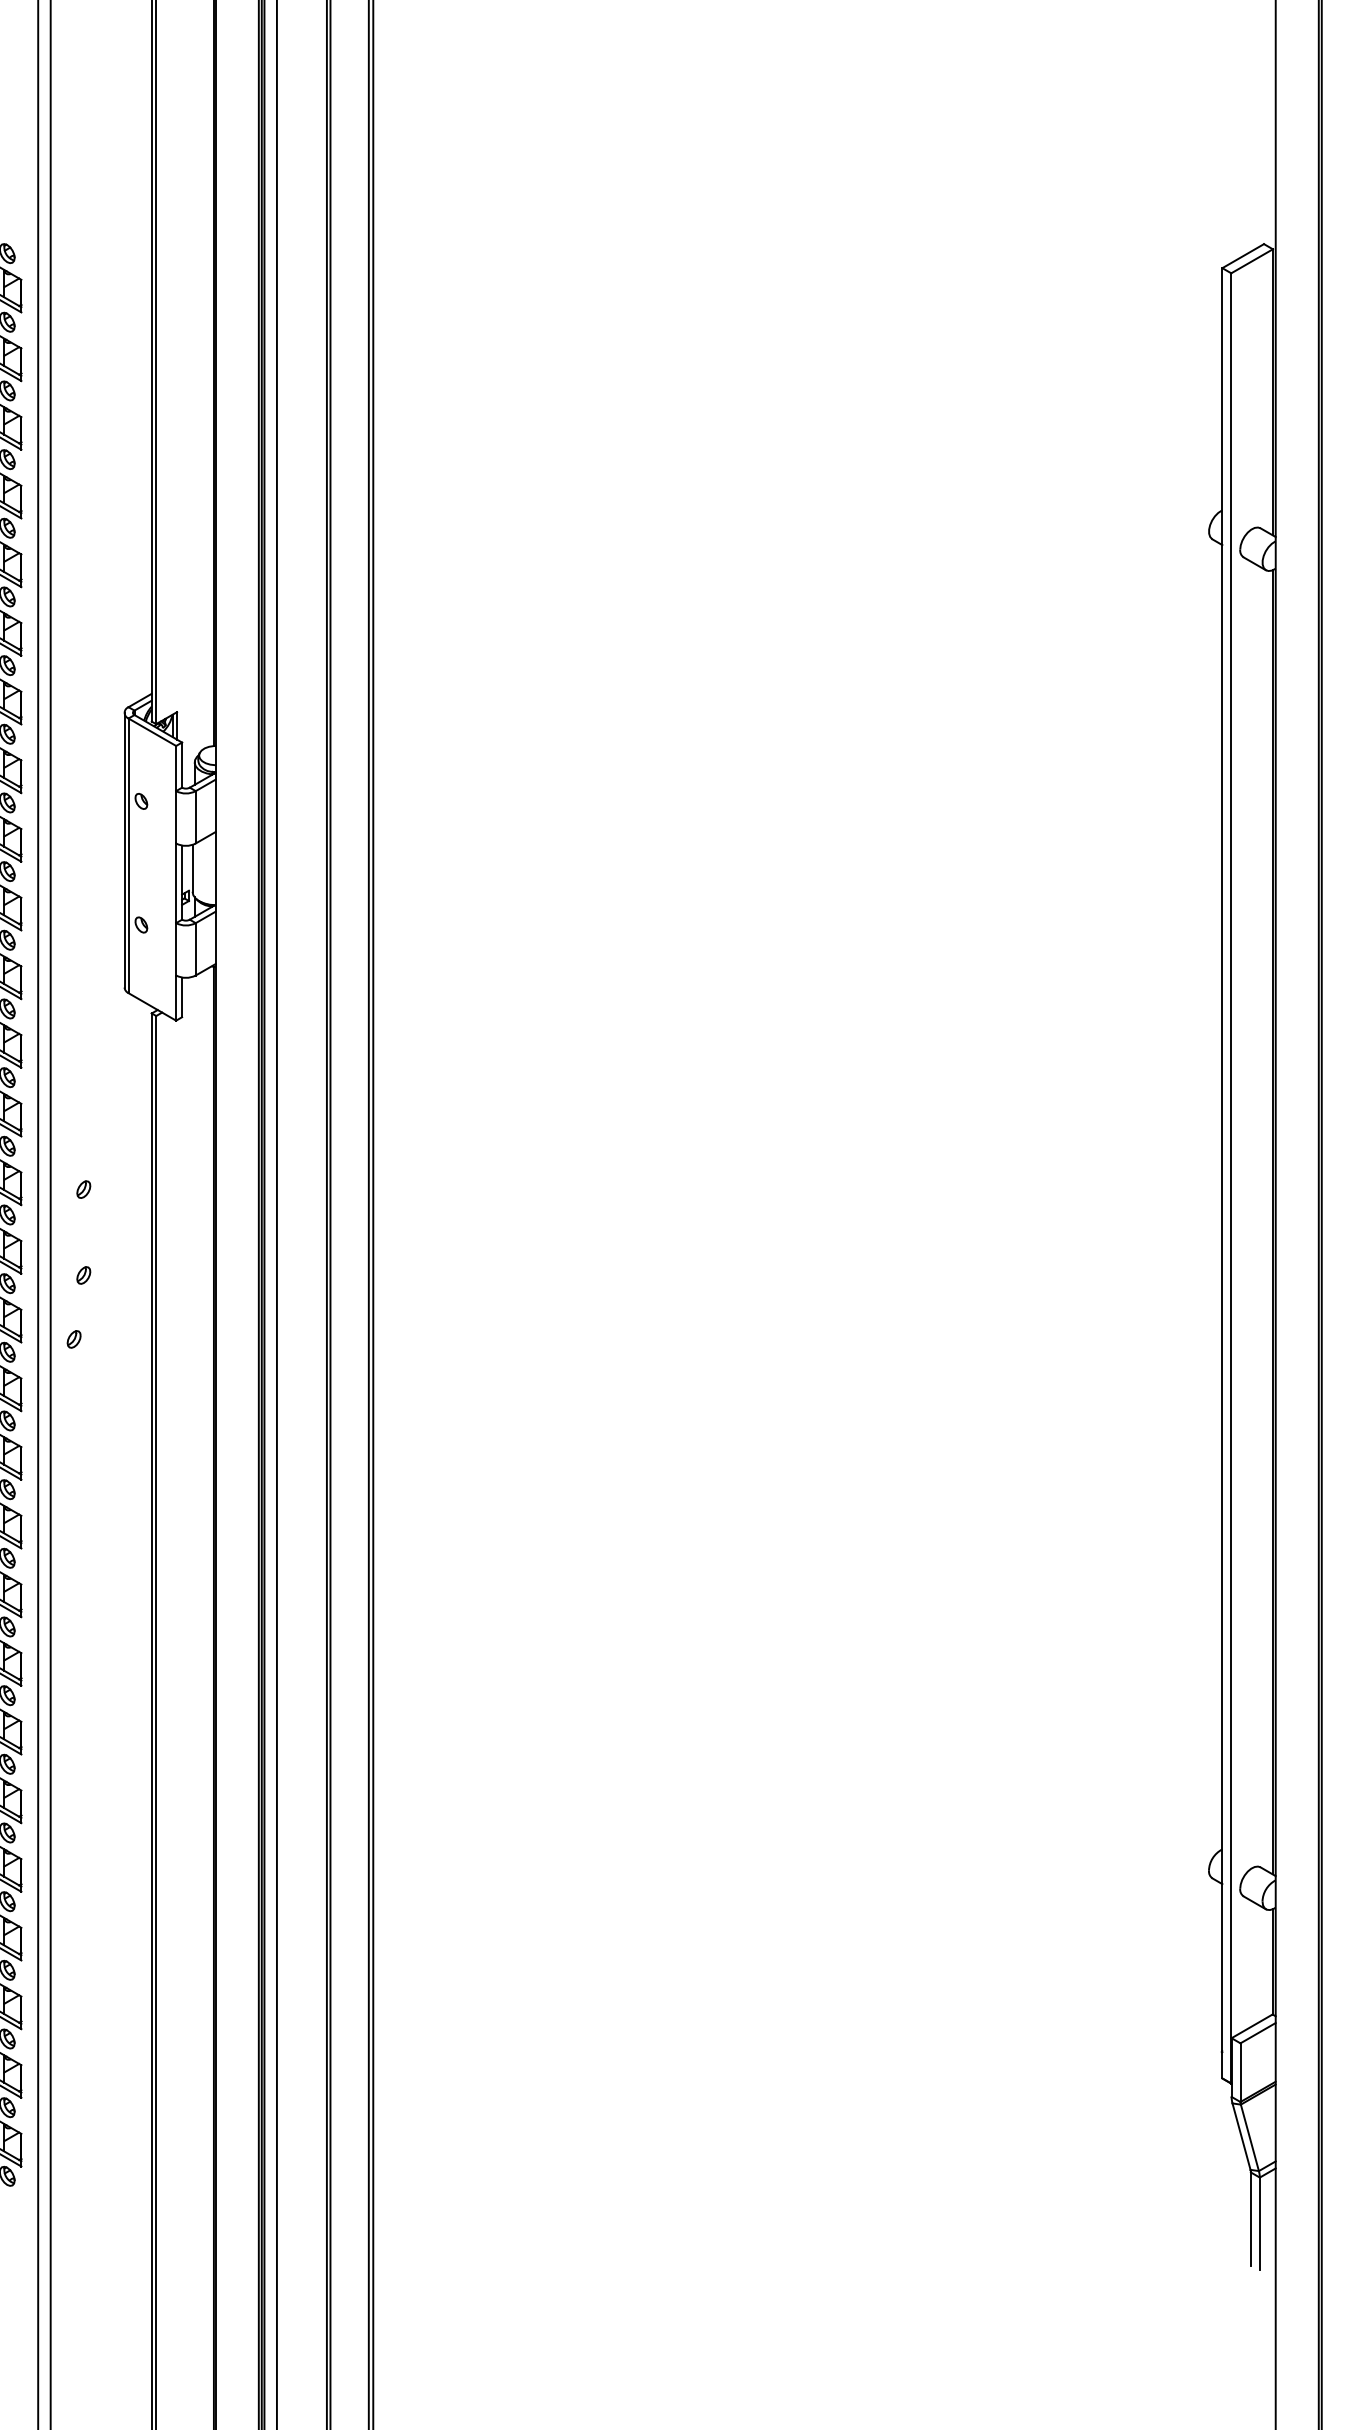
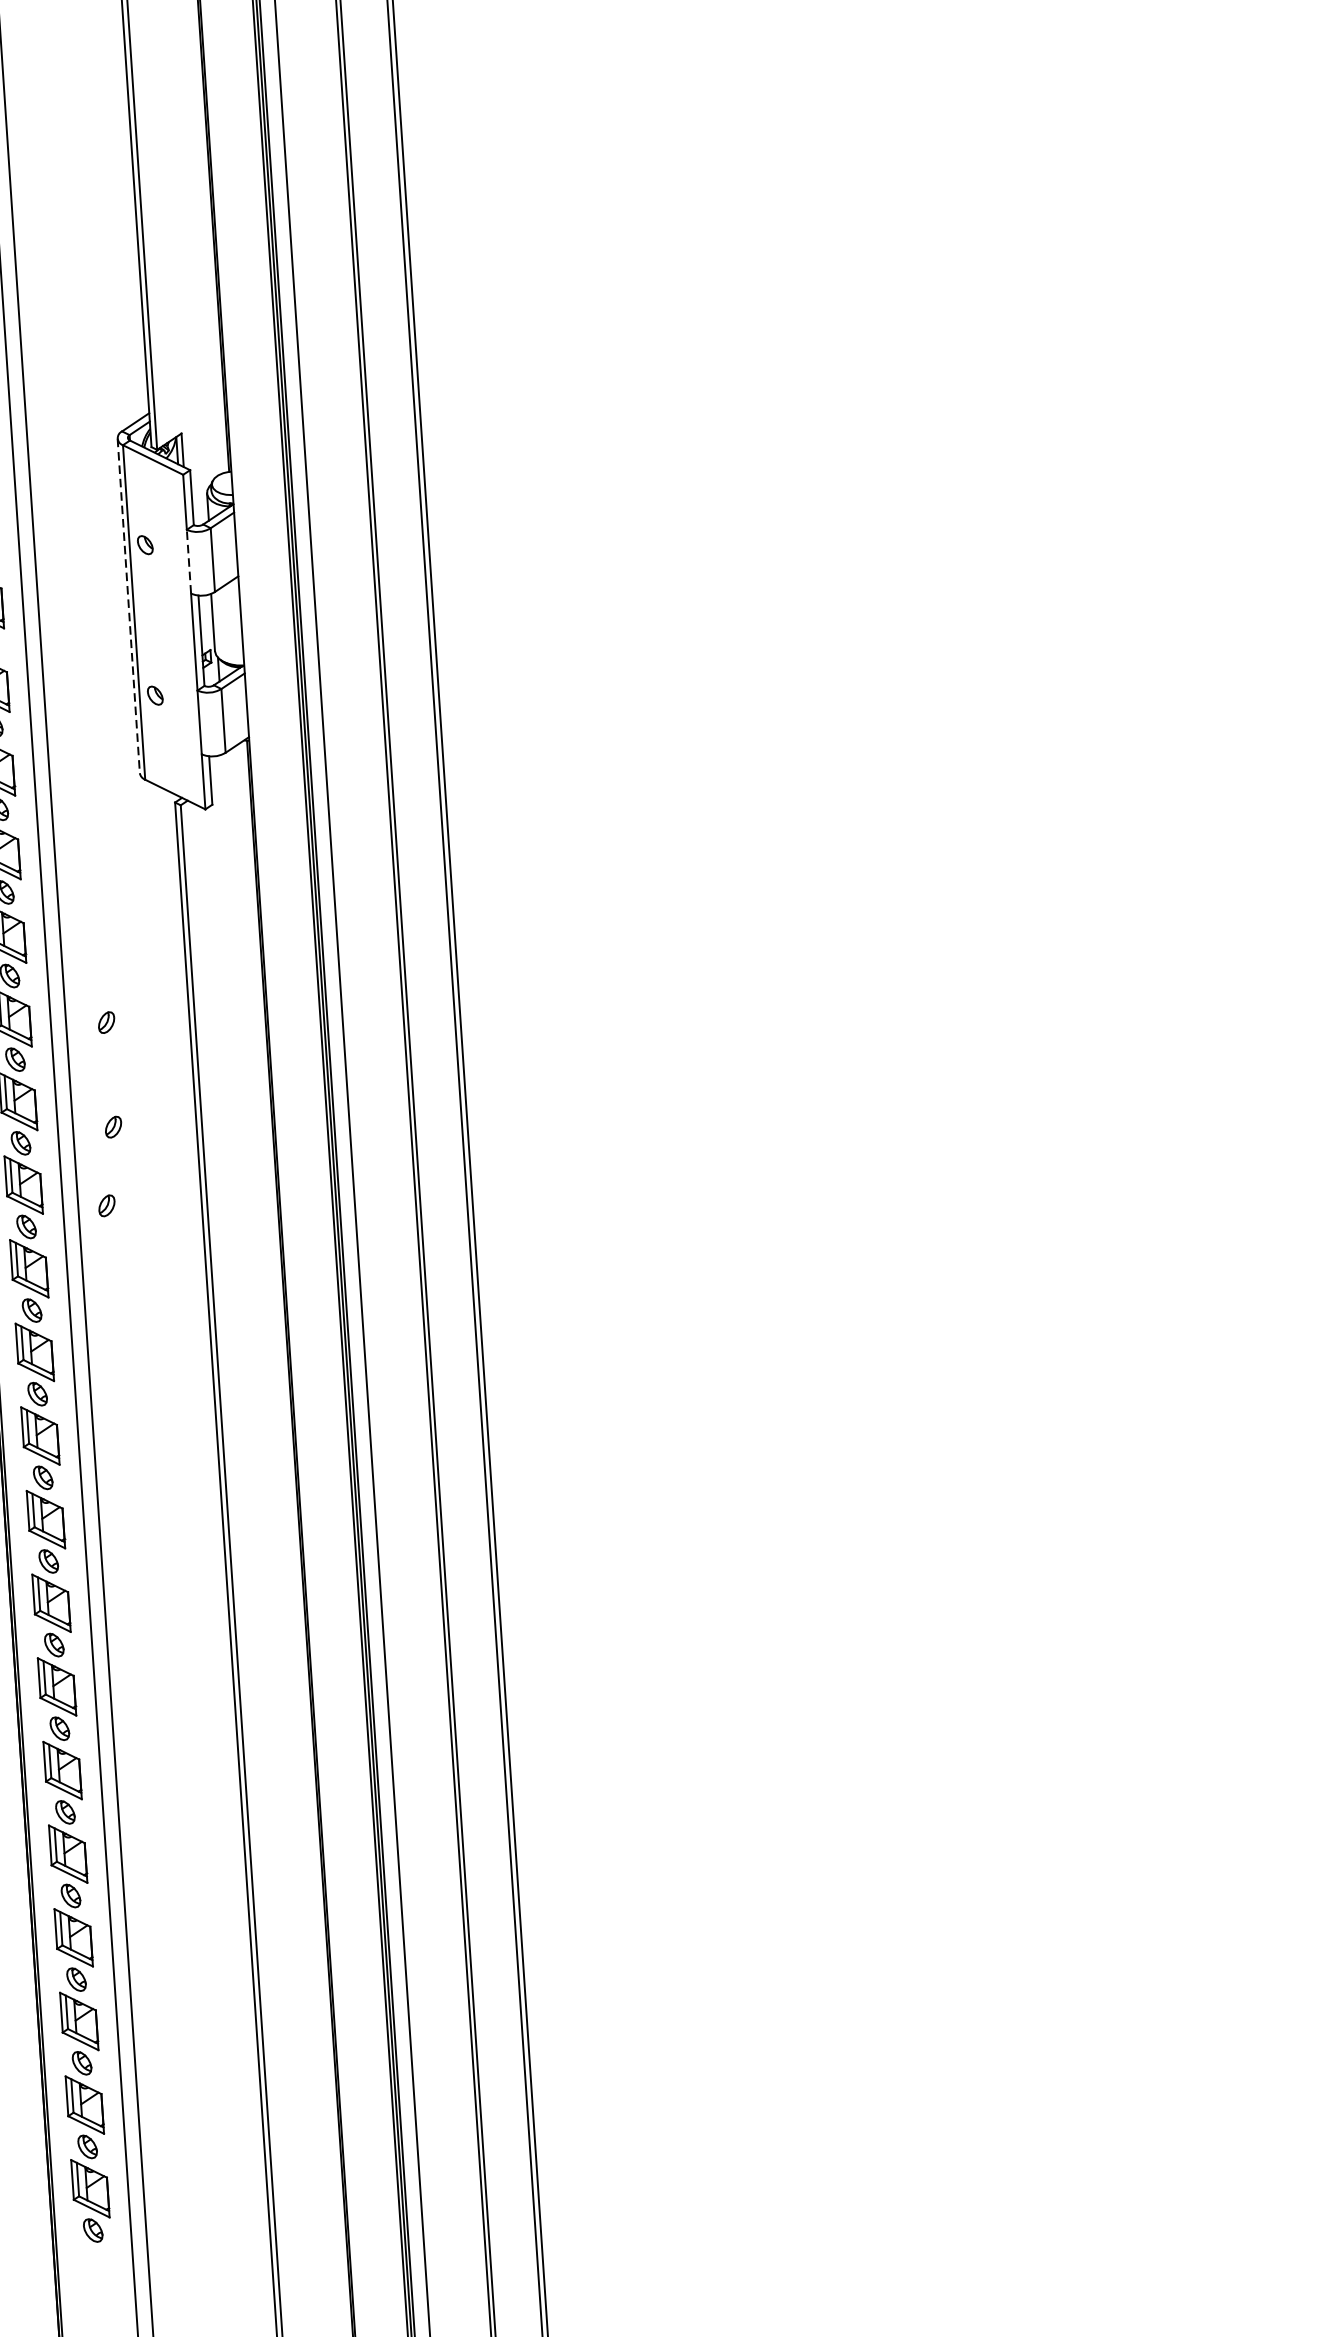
line: (176, 816) -> (189, 560), solid -> dashed
line: (124, 850) -> (128, 606), solid -> dashed

